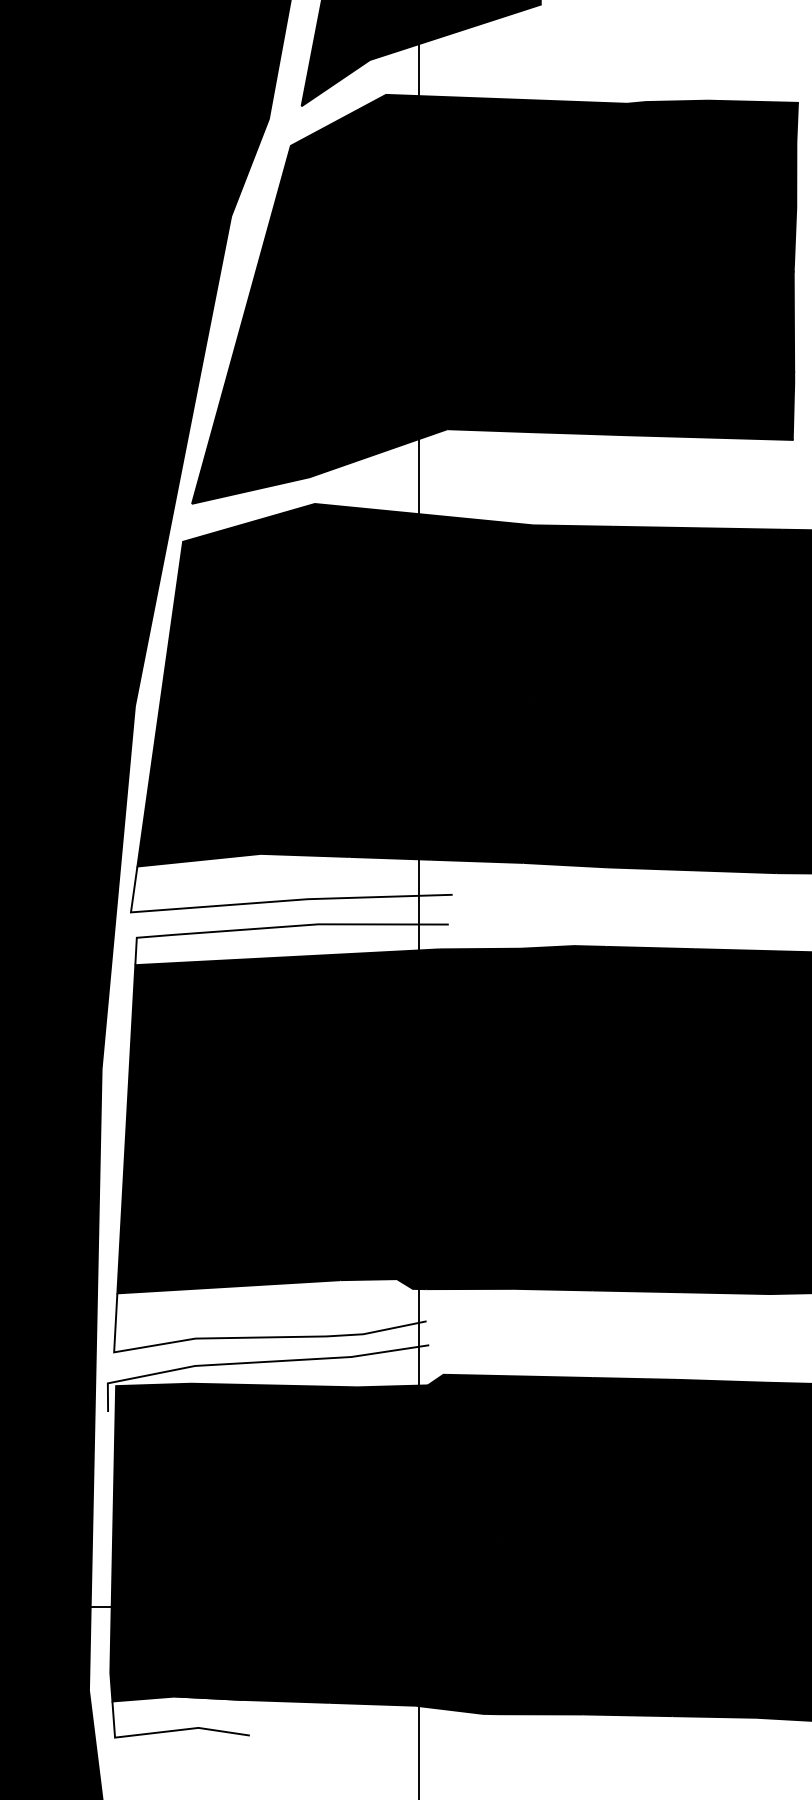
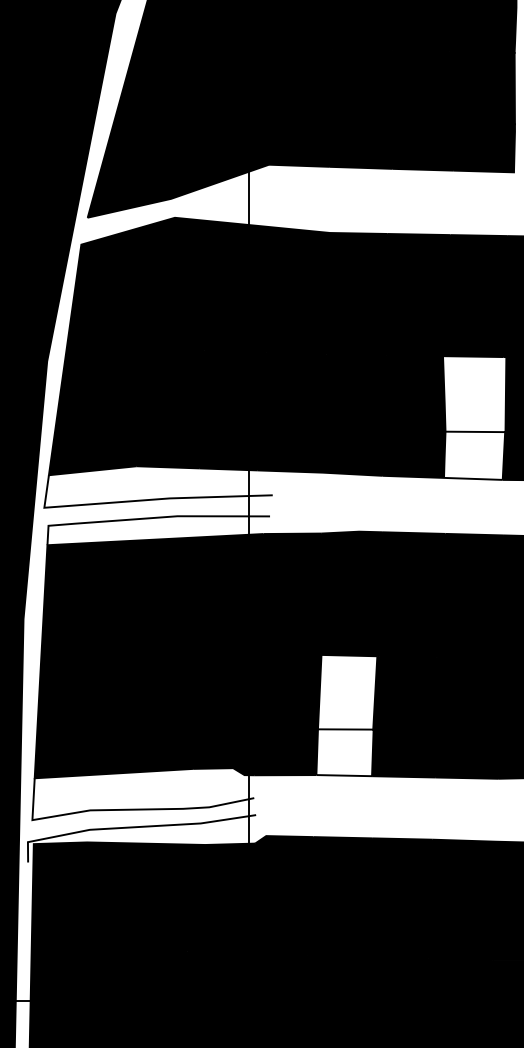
fill: (736, 785) -> (474, 417), removed
fill: (556, 1204) -> (346, 715), removed

